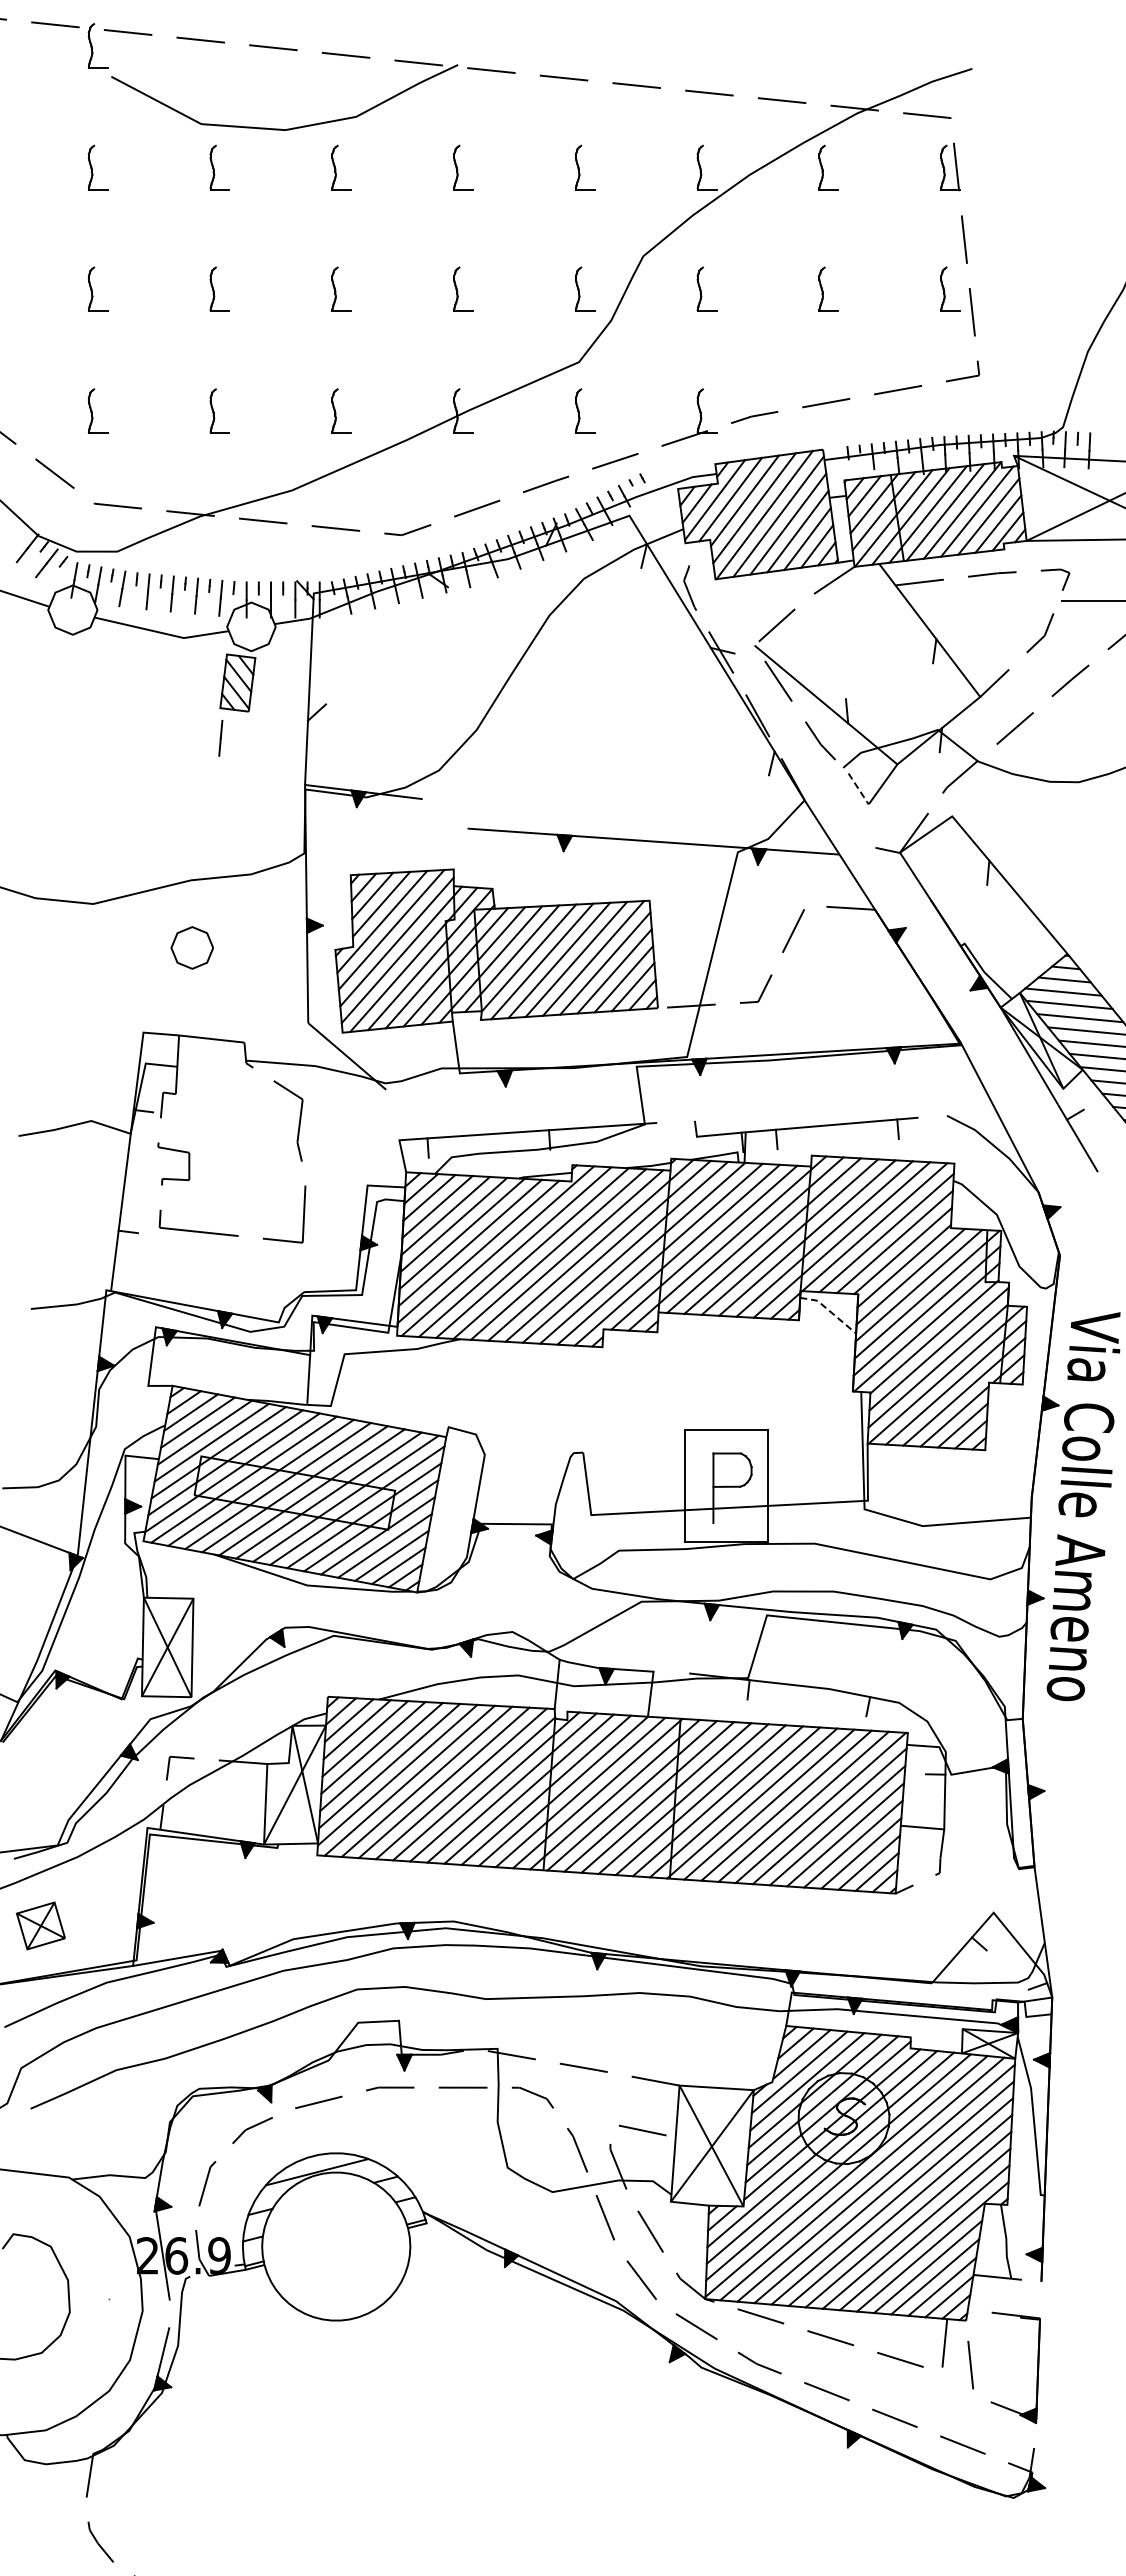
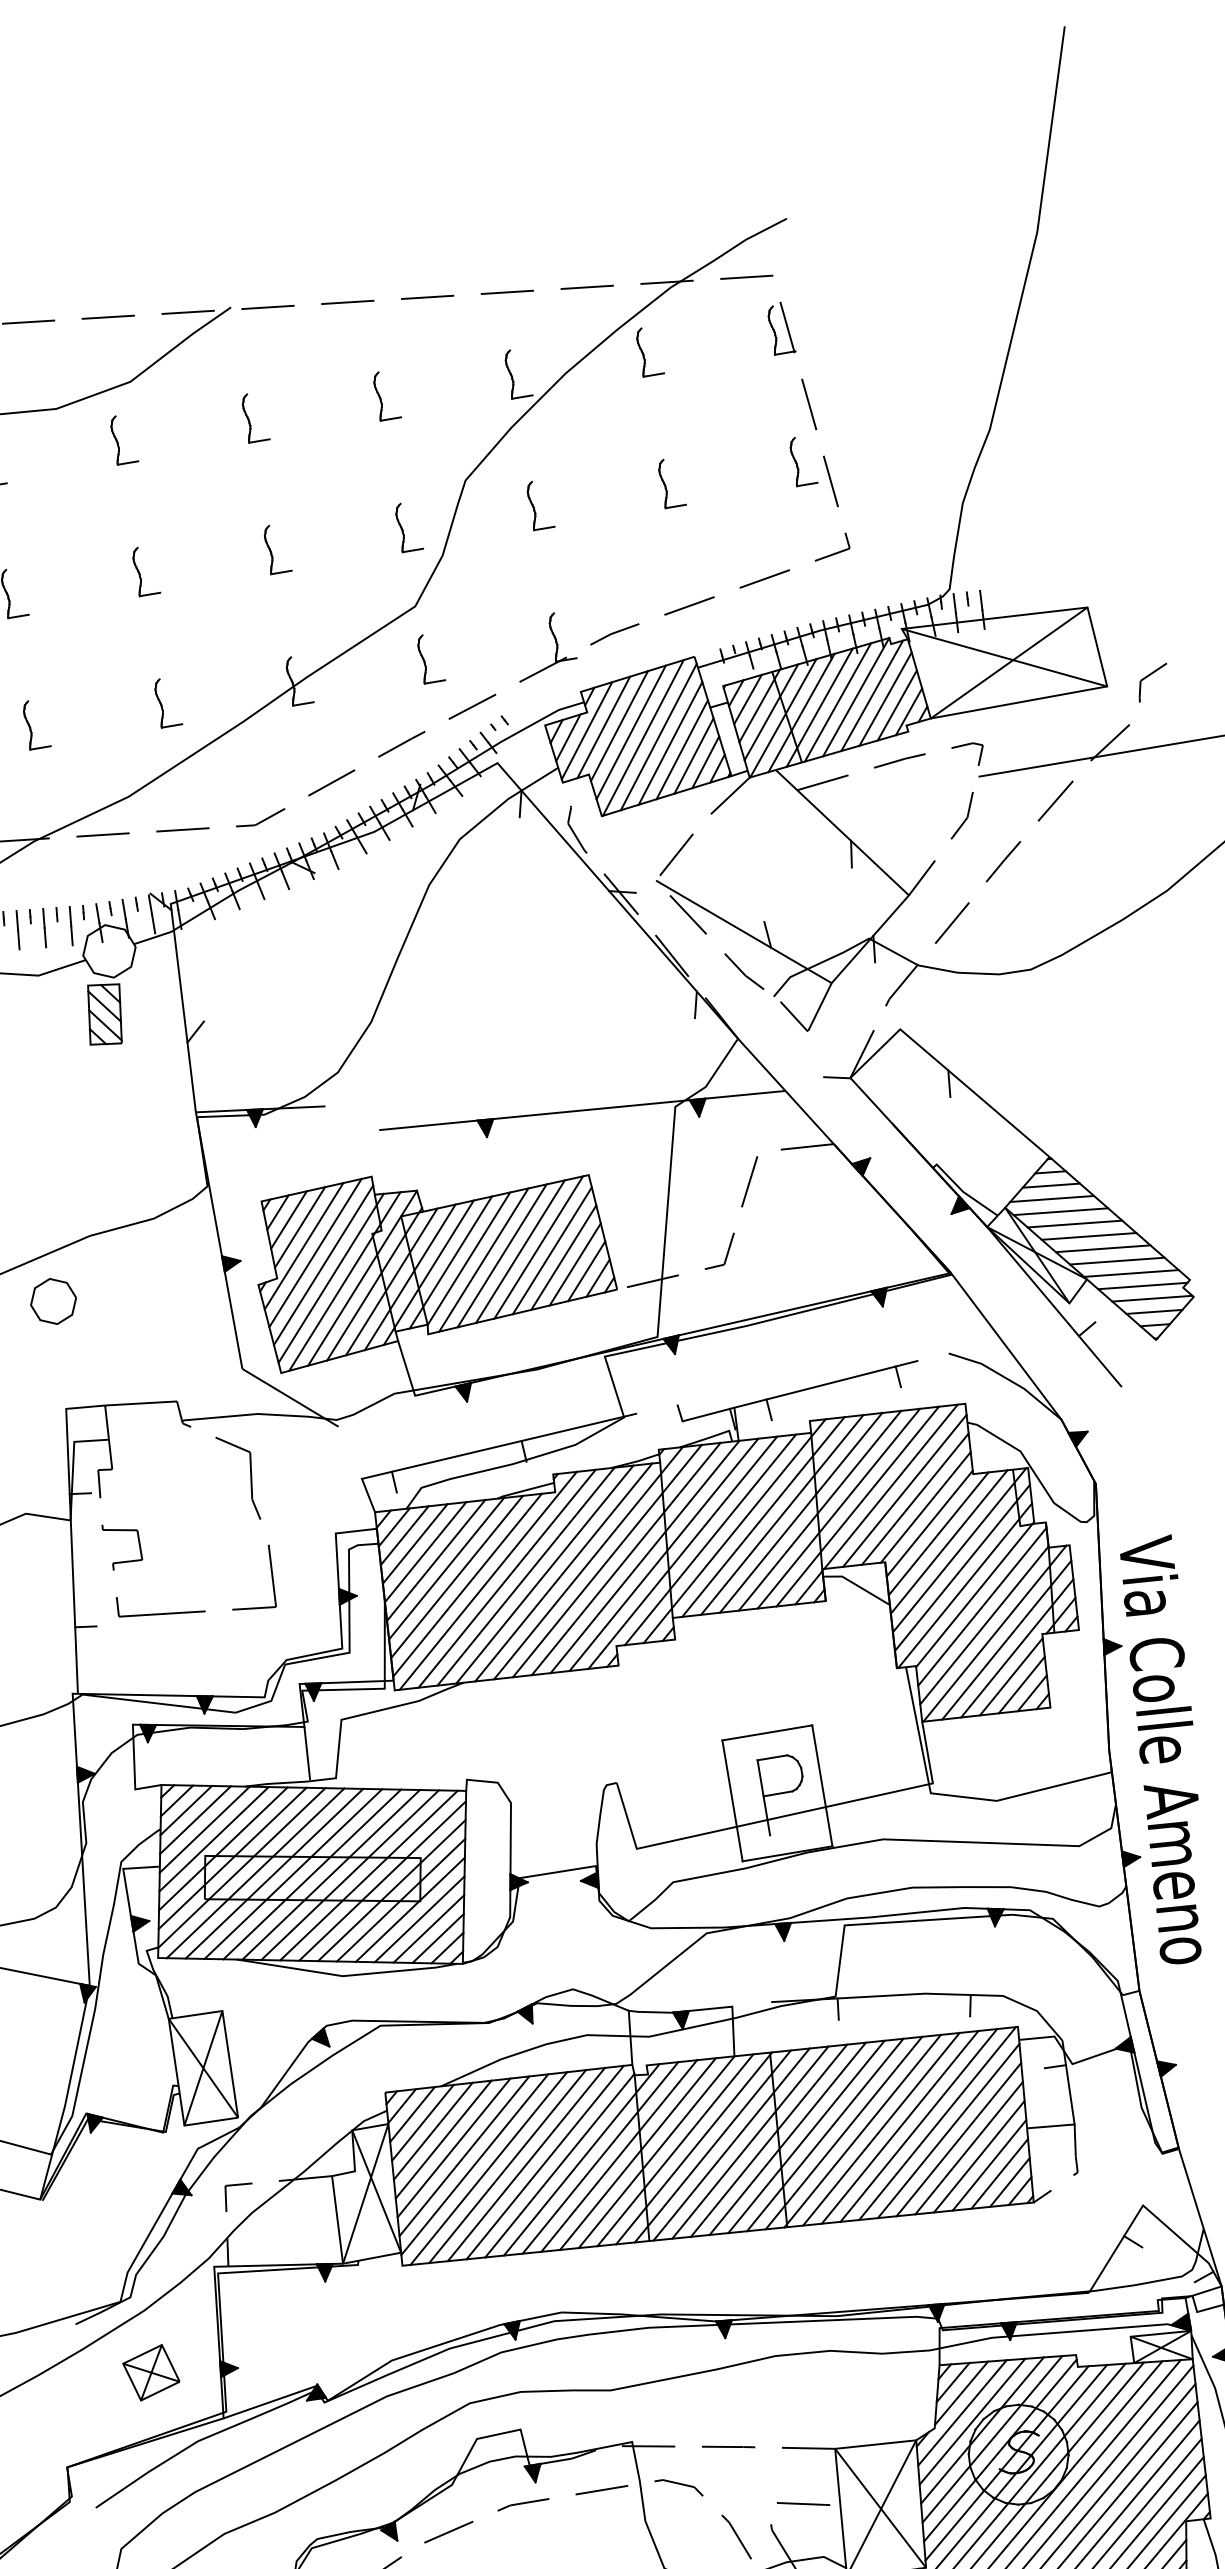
line: (220, 738) -> (96, 1077), removed
line: (858, 789) -> (794, 1017), dashed -> solid
part: (191, 947) -> (52, 1301), moved
line: (829, 1311) -> (857, 1586), dashed -> solid
part: (40, 1925) -> (150, 2372), moved

